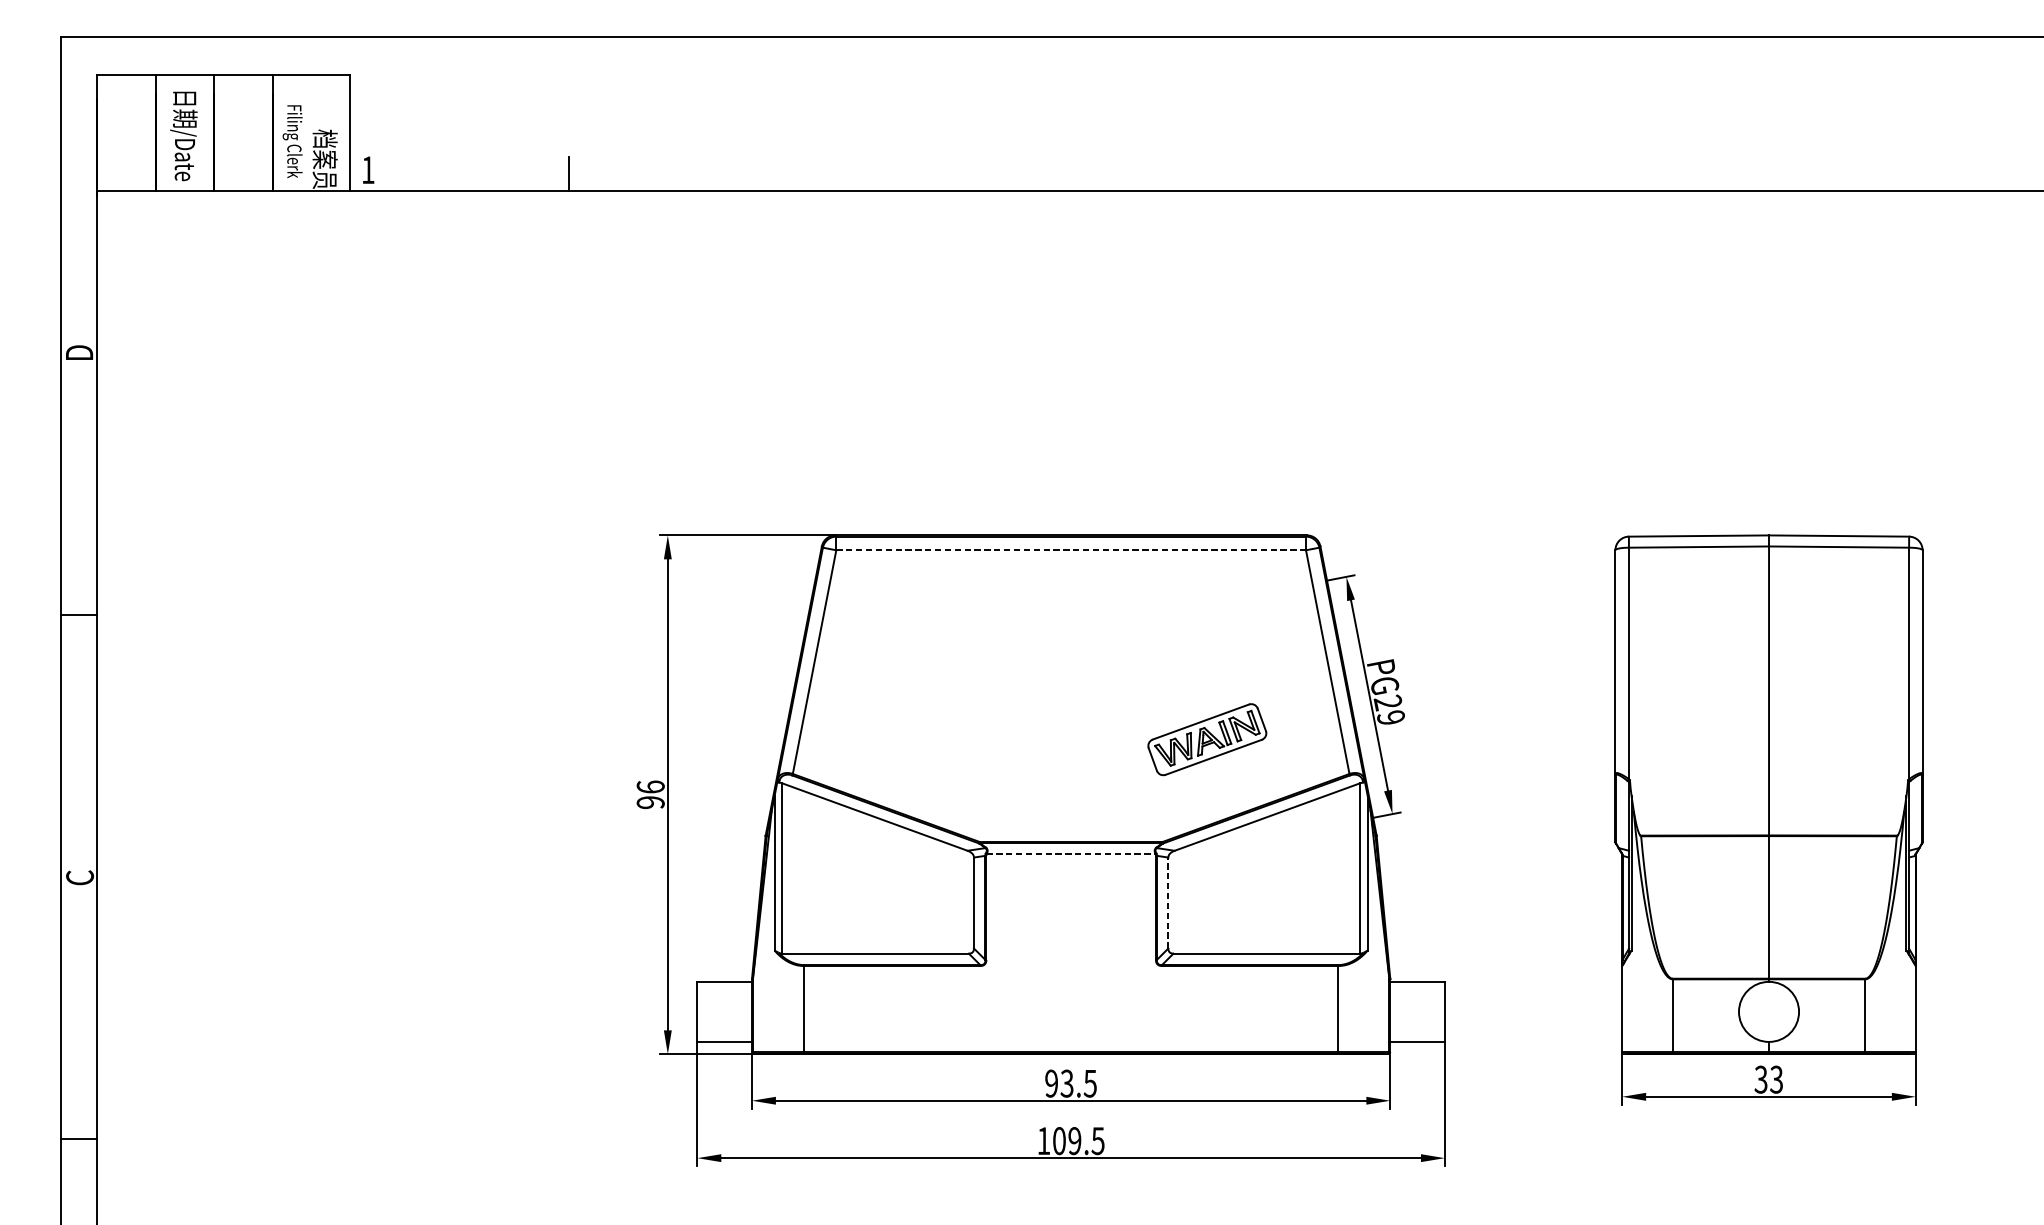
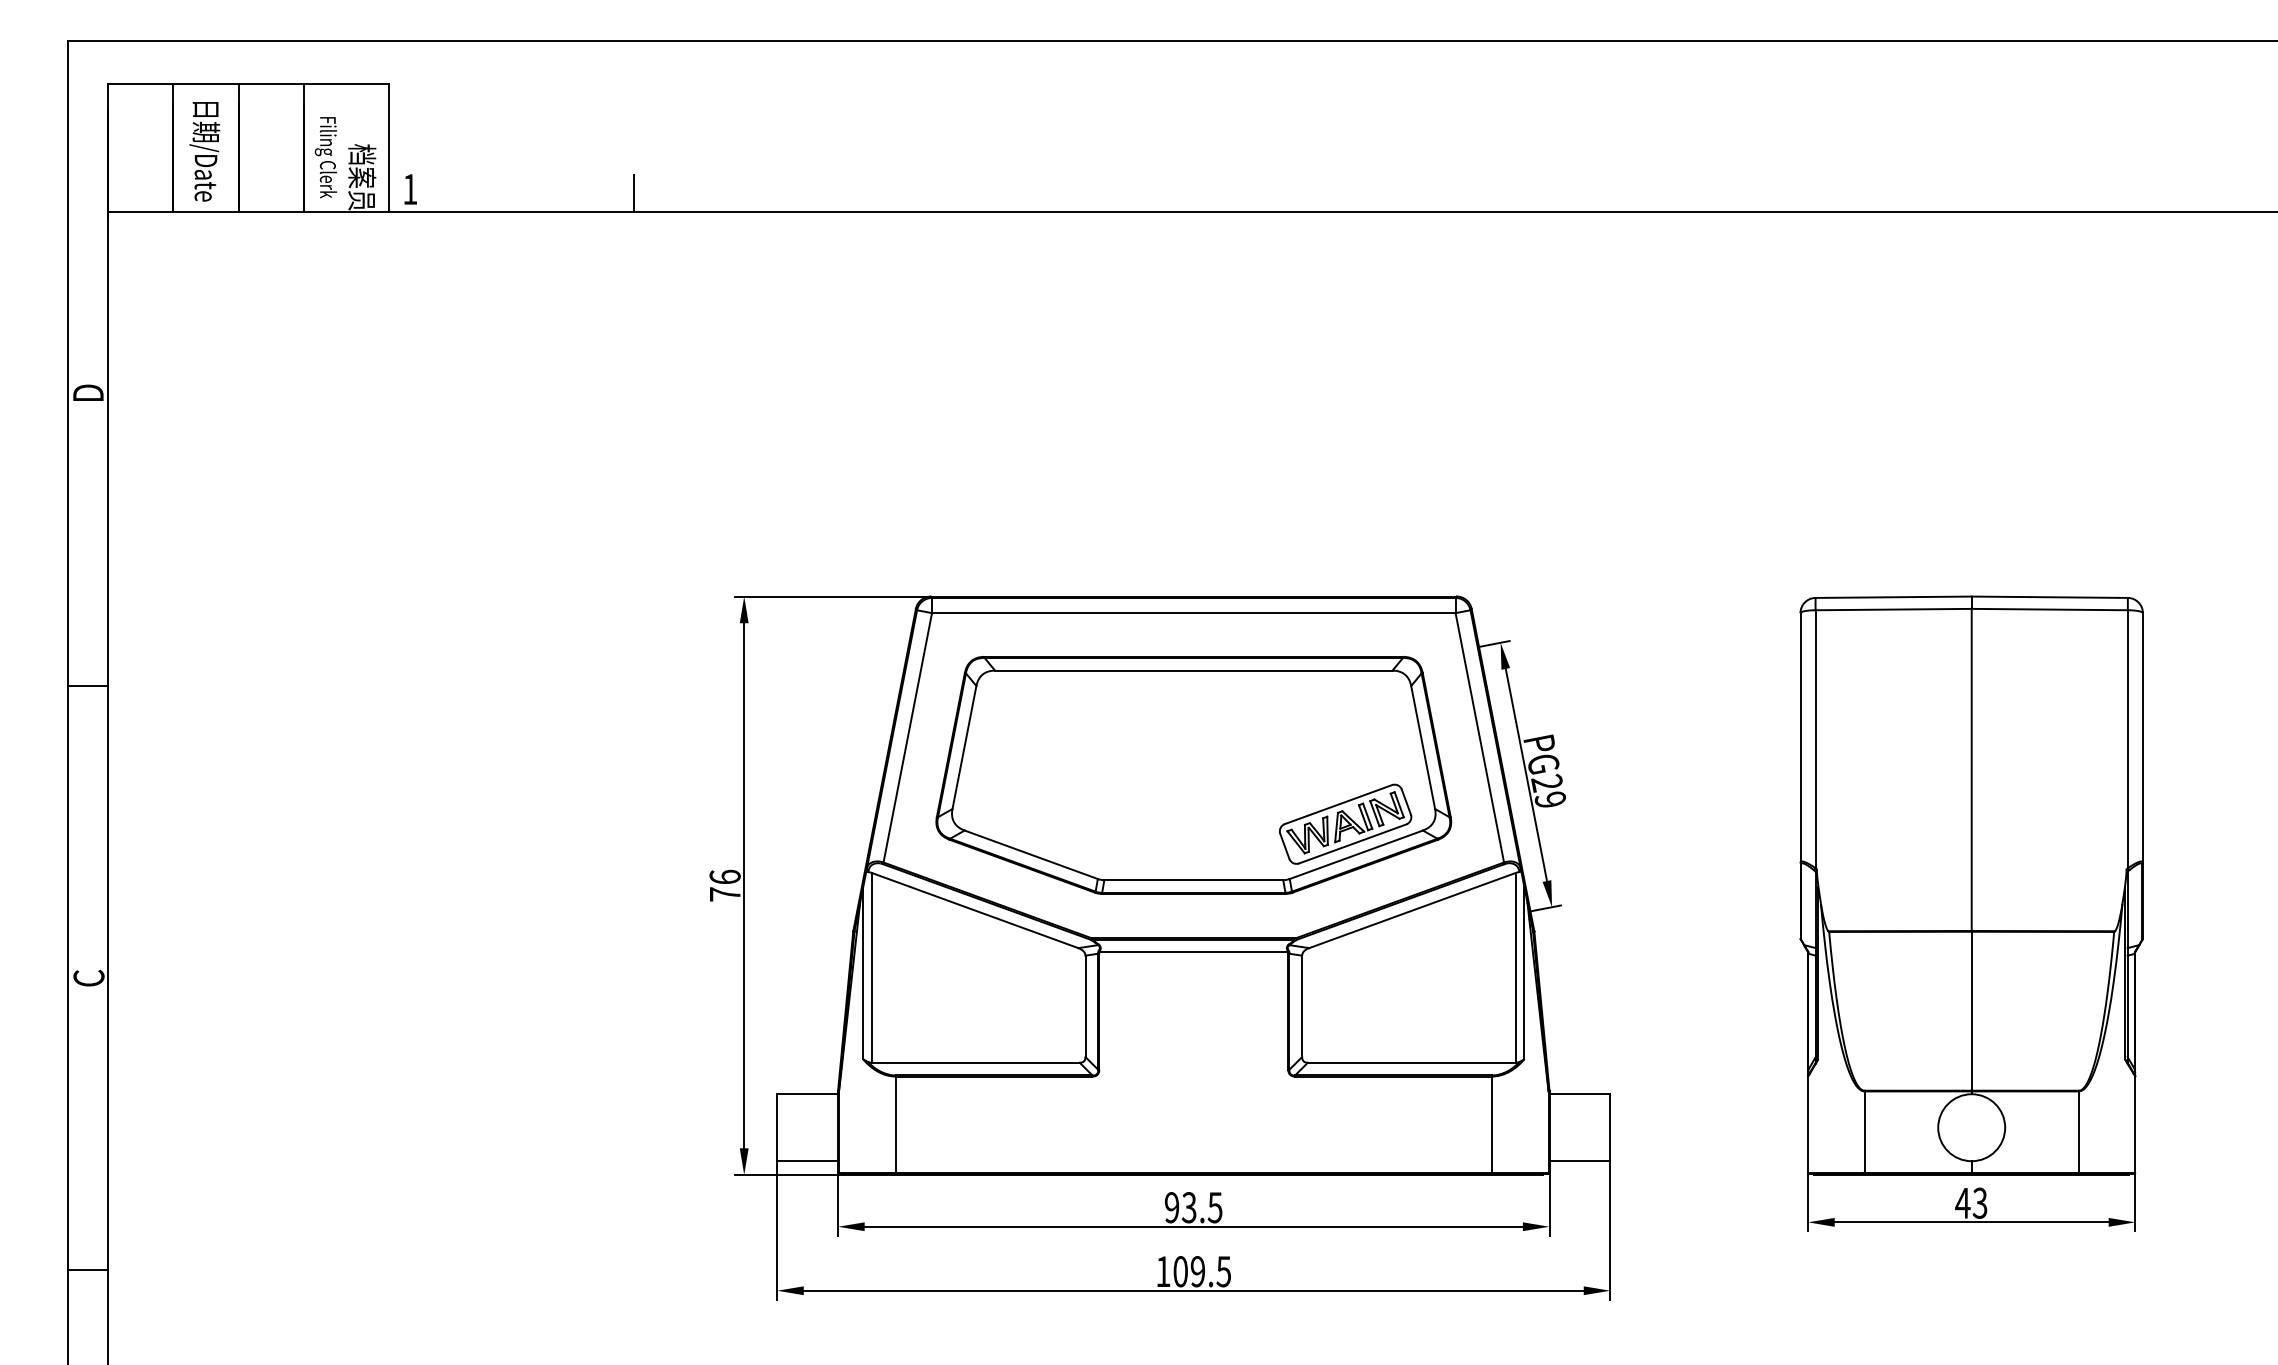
line: (1070, 550) -> (1193, 613), dashed -> solid
part: (1070, 695) -> (1193, 775), added
text: (650, 802) -> (724, 894), 96 -> 76
line: (1070, 854) -> (1193, 952), dashed -> solid
line: (1168, 903) -> (1302, 1006), dashed -> solid
text: (1760, 1078) -> (1962, 1202), 33 -> 43

